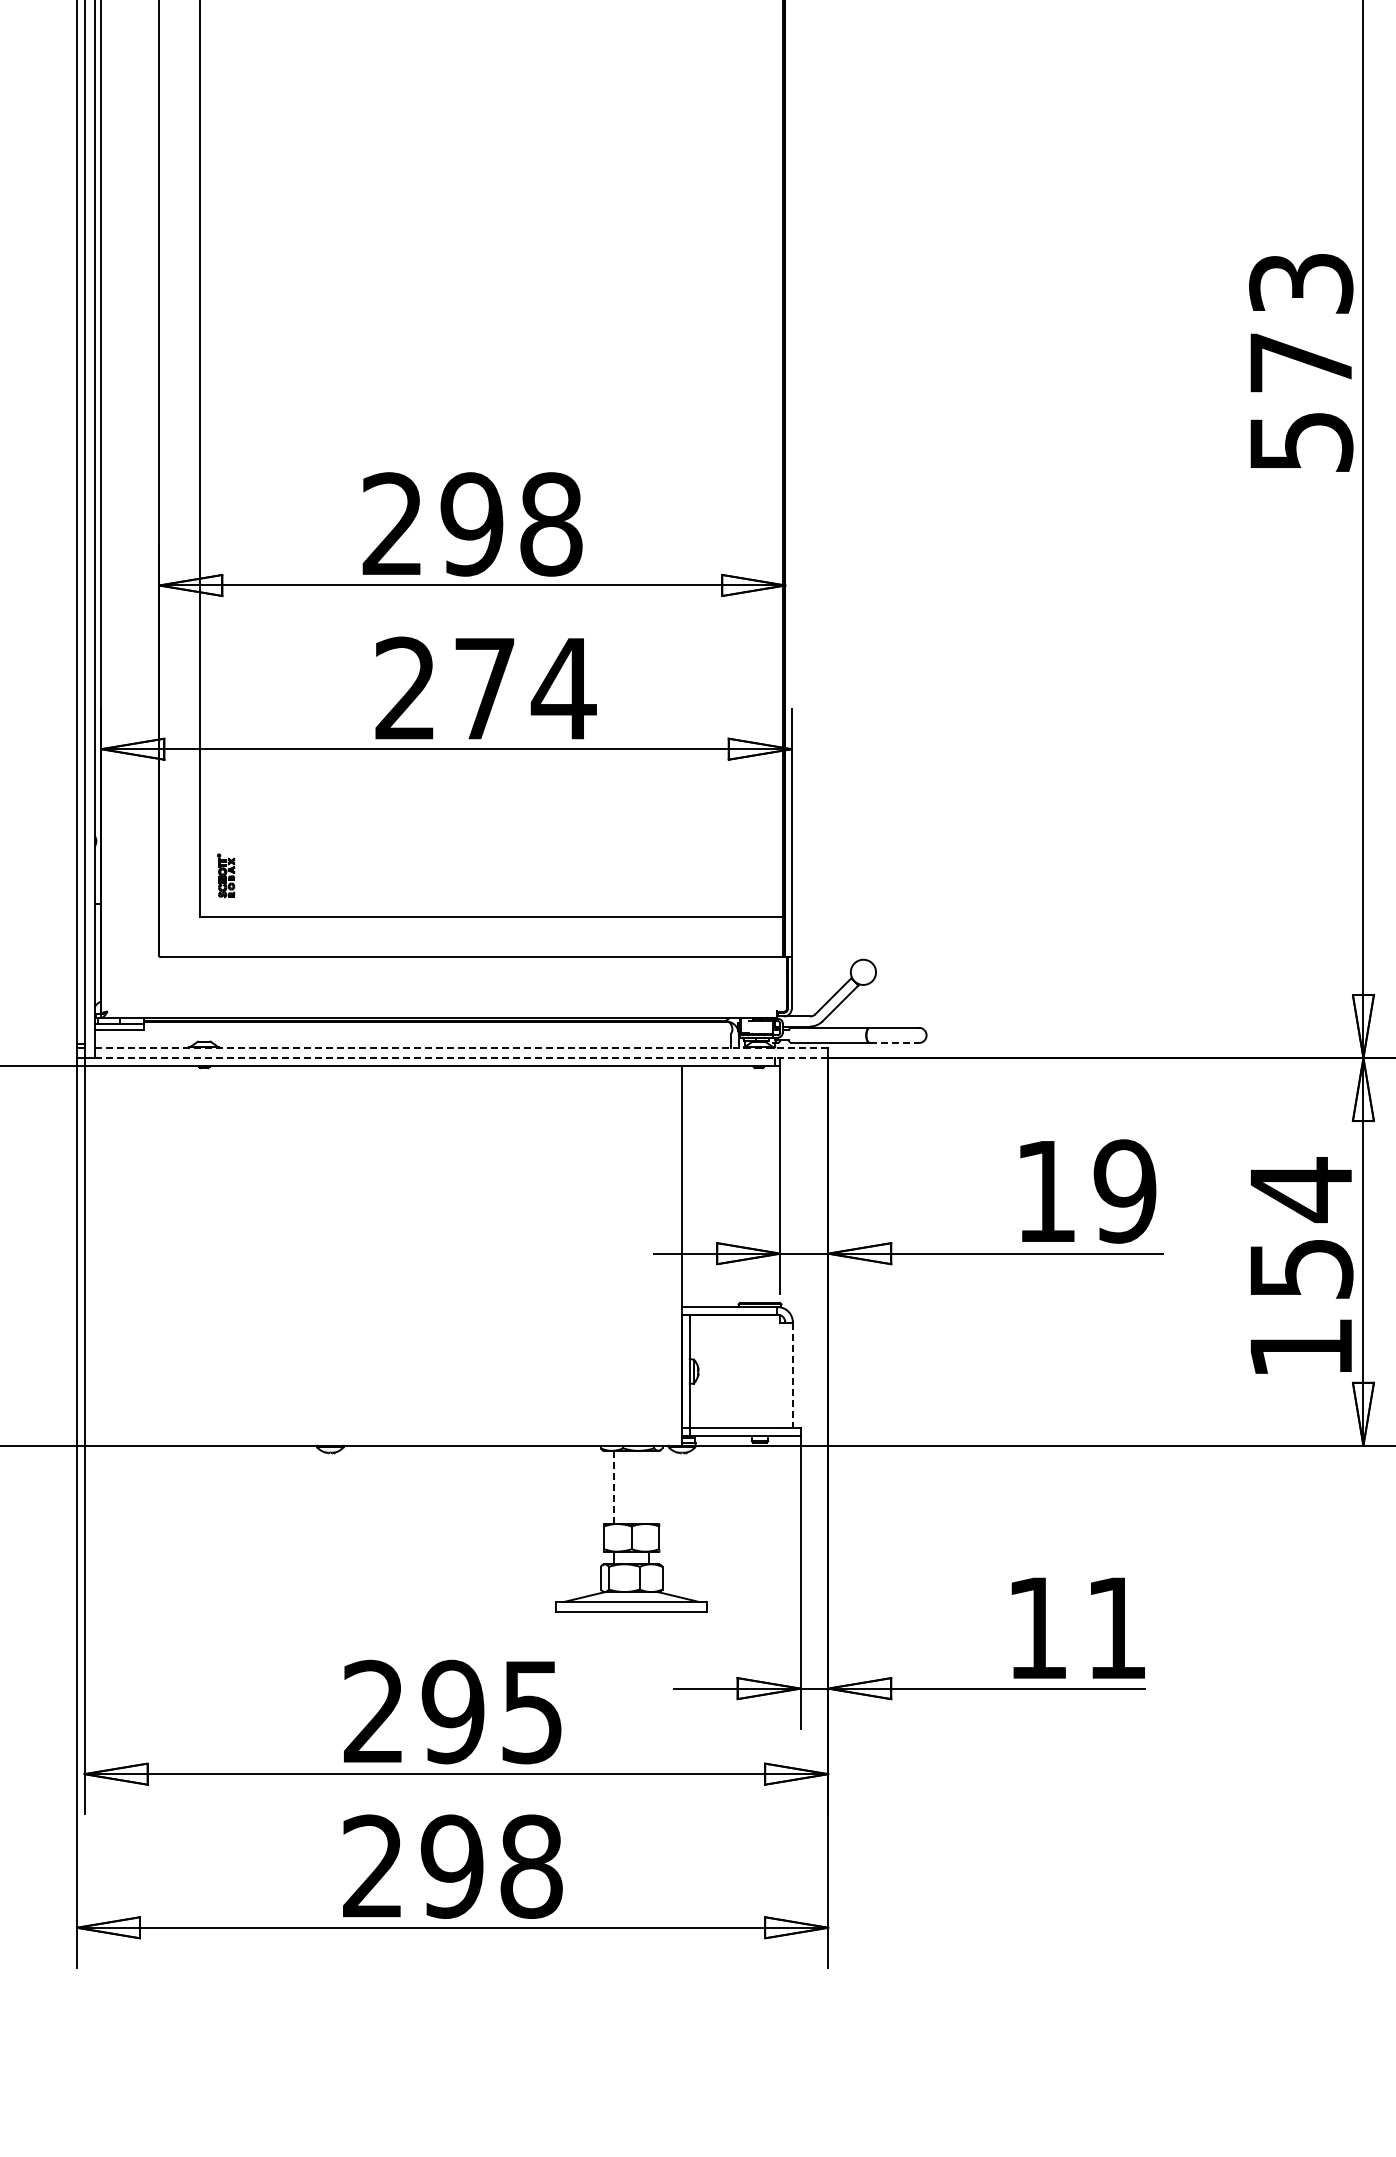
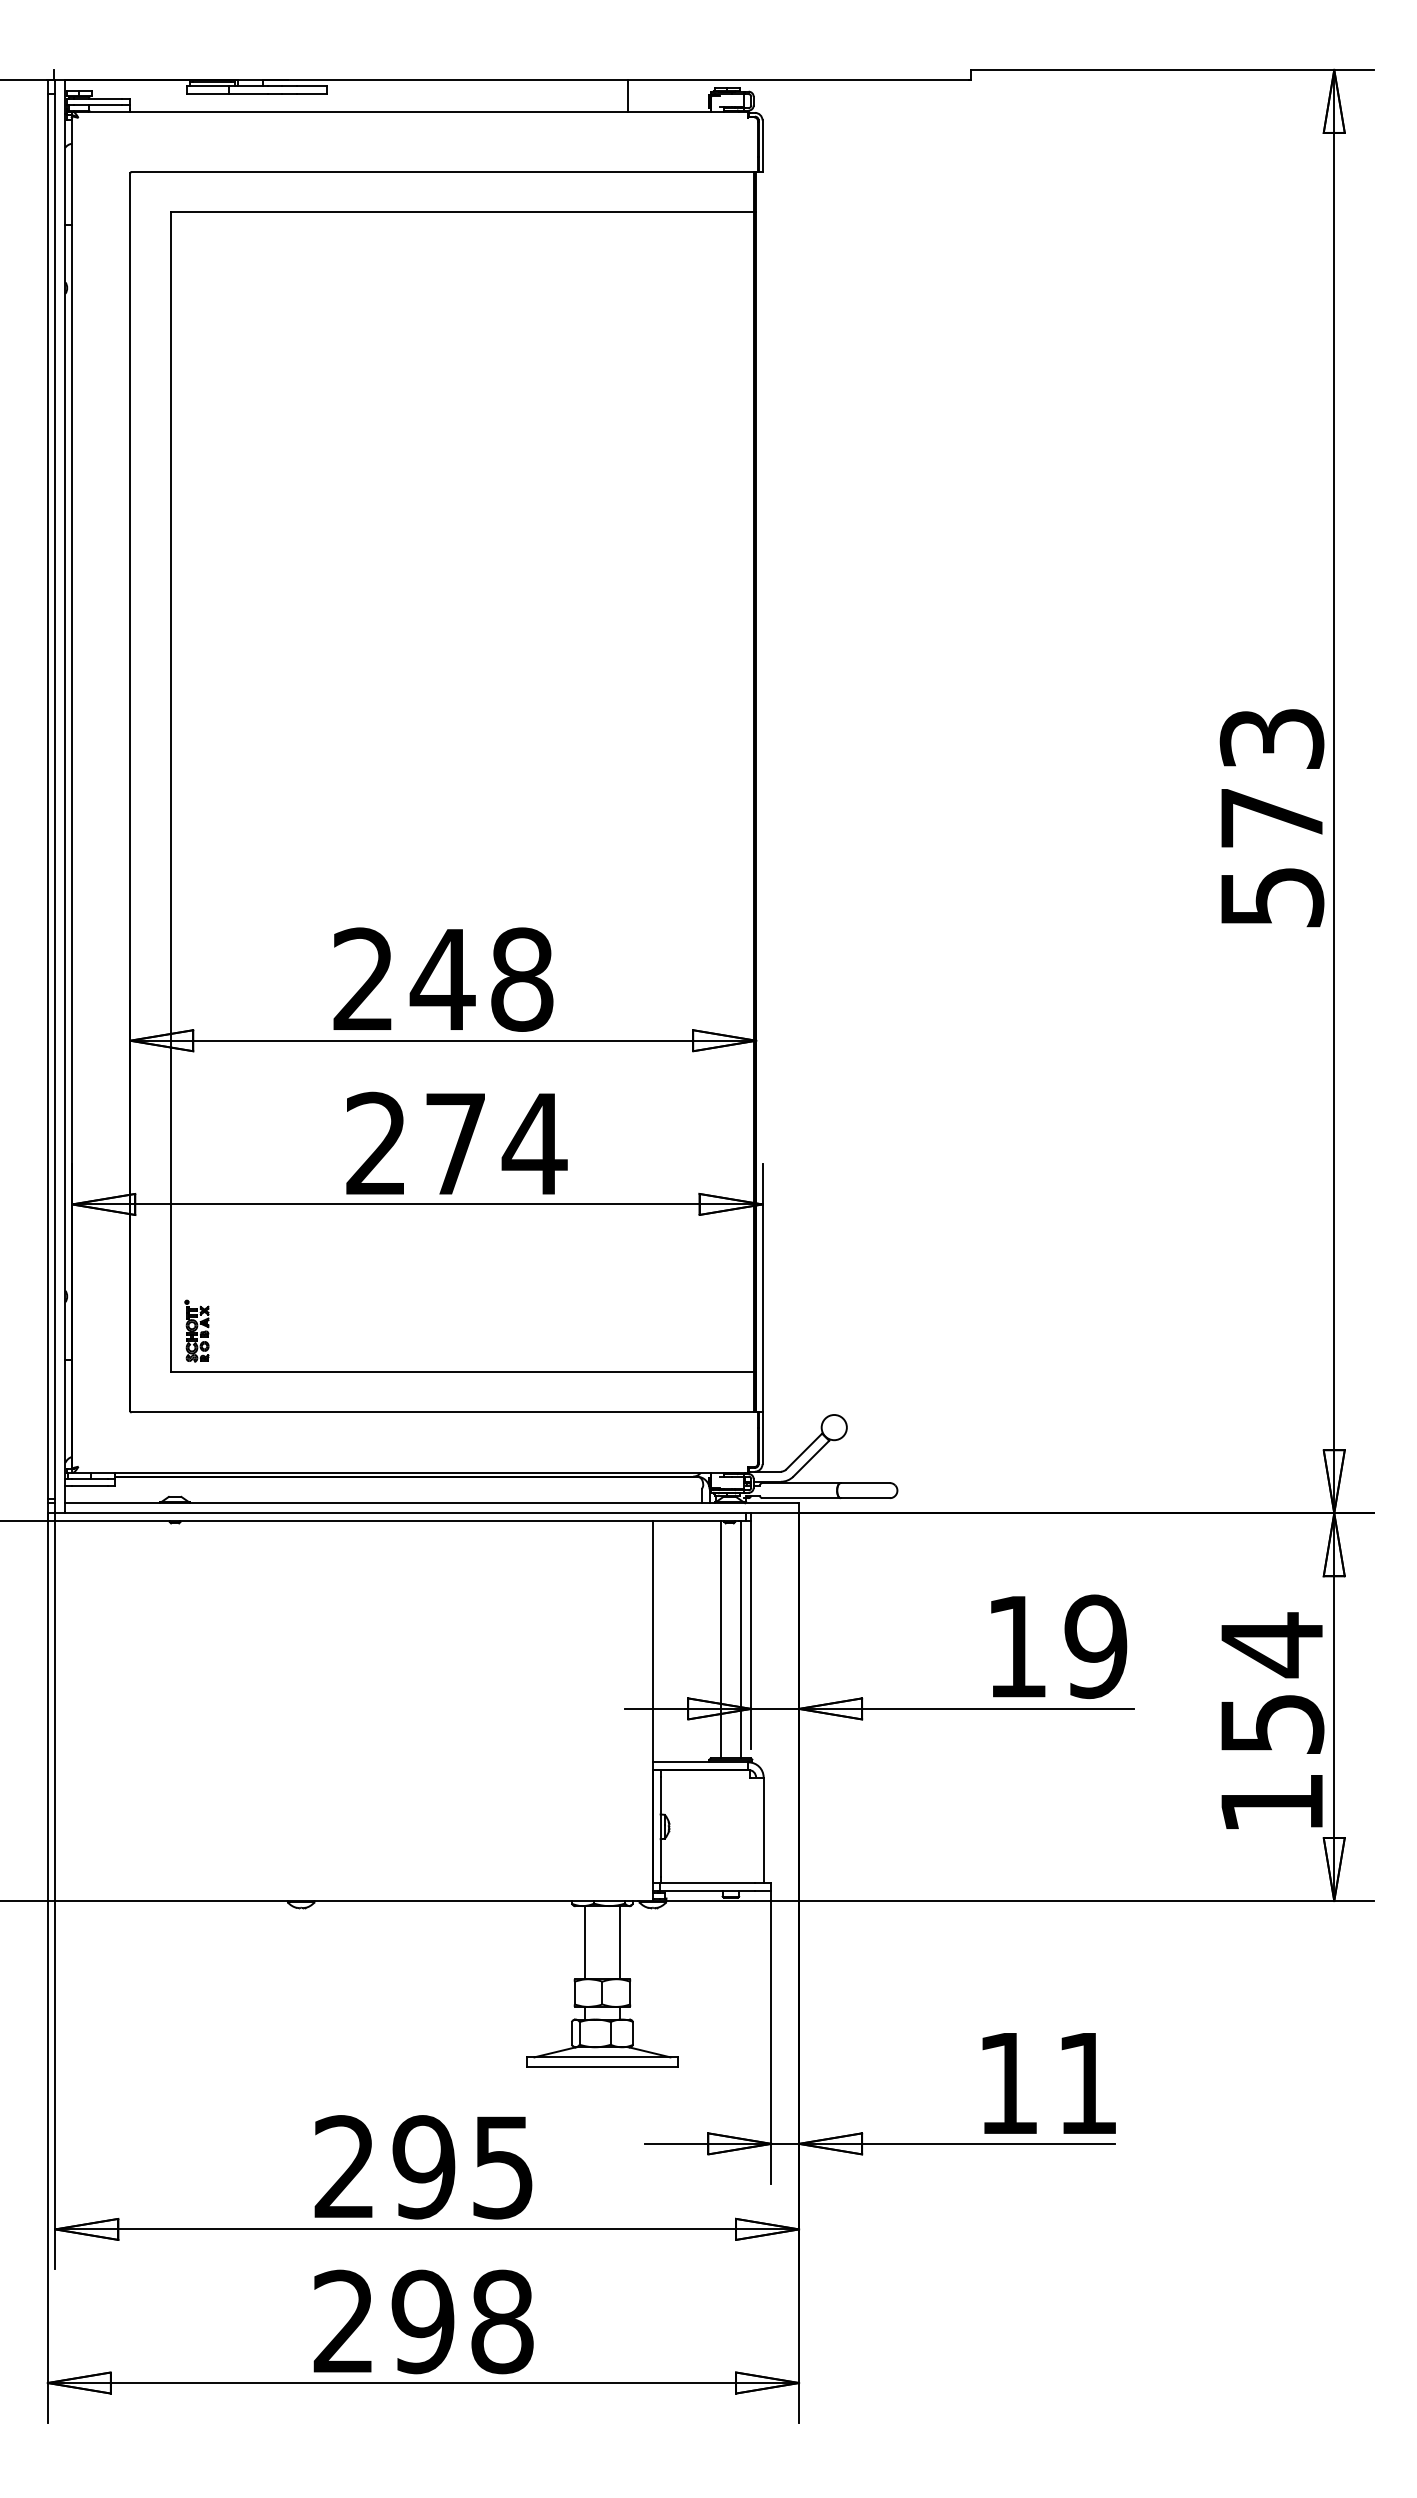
text: (471, 524) -> (442, 979), 298 -> 248
part: (225, 875) -> (196, 1330), size x1.43
line: (894, 1043) -> (865, 1498), dashed -> solid
line: (461, 1048) -> (432, 1503), dashed -> solid
line: (461, 1058) -> (432, 1513), dashed -> solid
line: (749, 1184) -> (720, 1639), added
line: (769, 1184) -> (740, 1639), added
line: (792, 1375) -> (763, 1830), dashed -> solid
line: (613, 1487) -> (584, 1942), dashed -> solid
line: (649, 1487) -> (620, 1942), added

